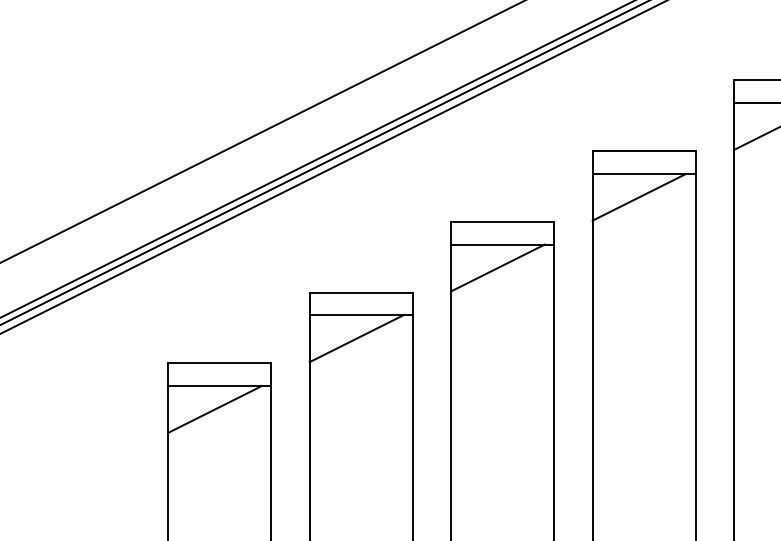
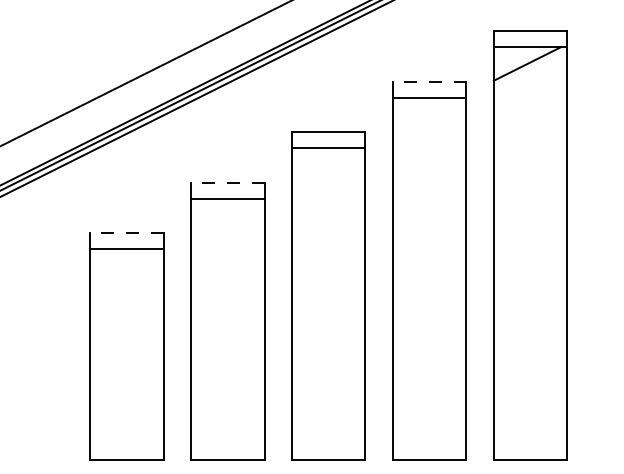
line: (643, 150) -> (429, 81), solid -> dashed
line: (638, 197) -> (425, 114), removed
line: (496, 267) -> (324, 164), removed
line: (360, 292) -> (227, 182), solid -> dashed
line: (356, 338) -> (224, 215), removed
line: (219, 363) -> (126, 233), solid -> dashed
line: (215, 408) -> (123, 265), removed

